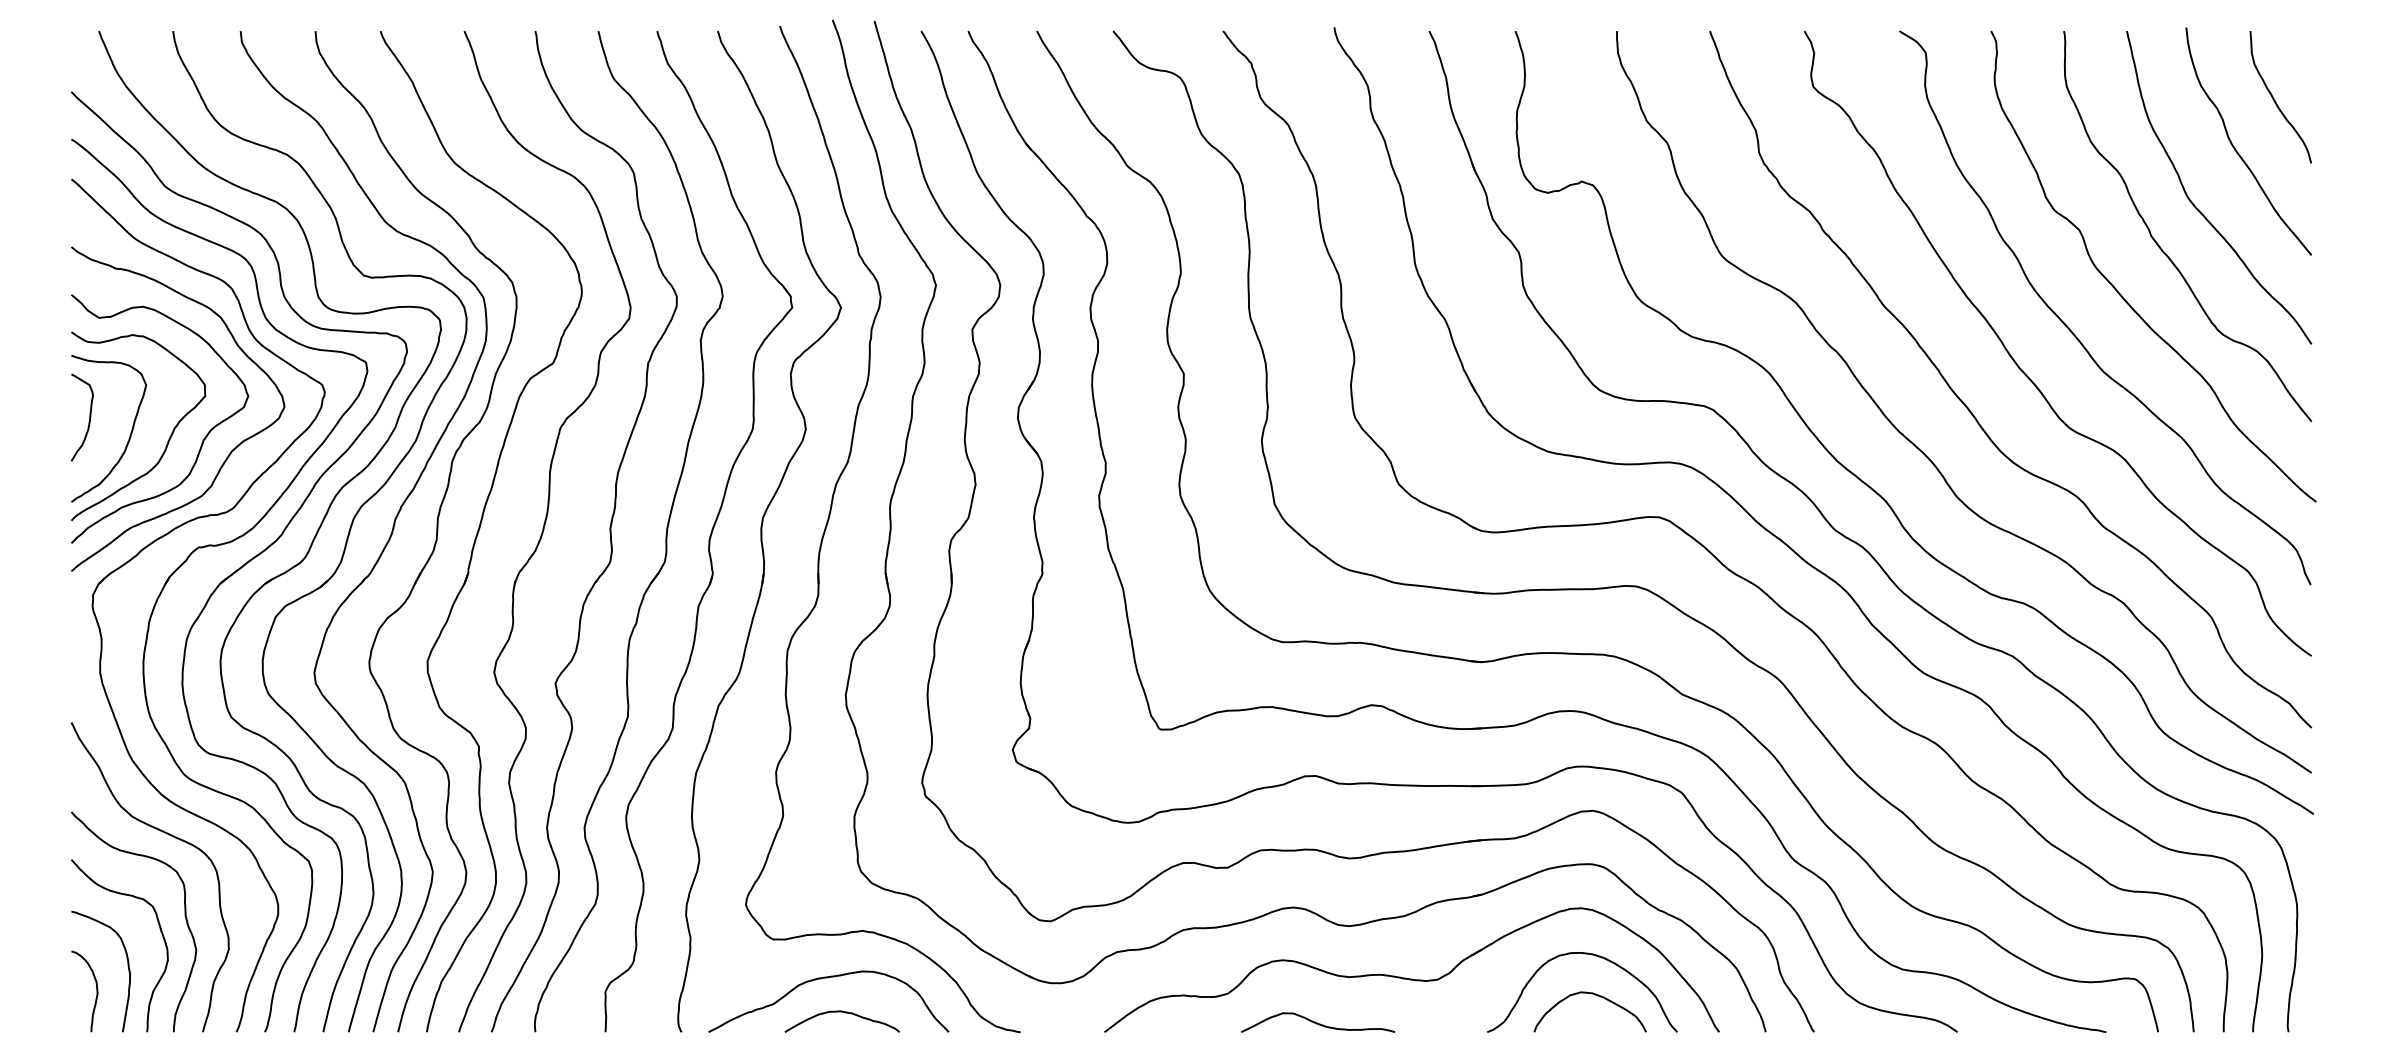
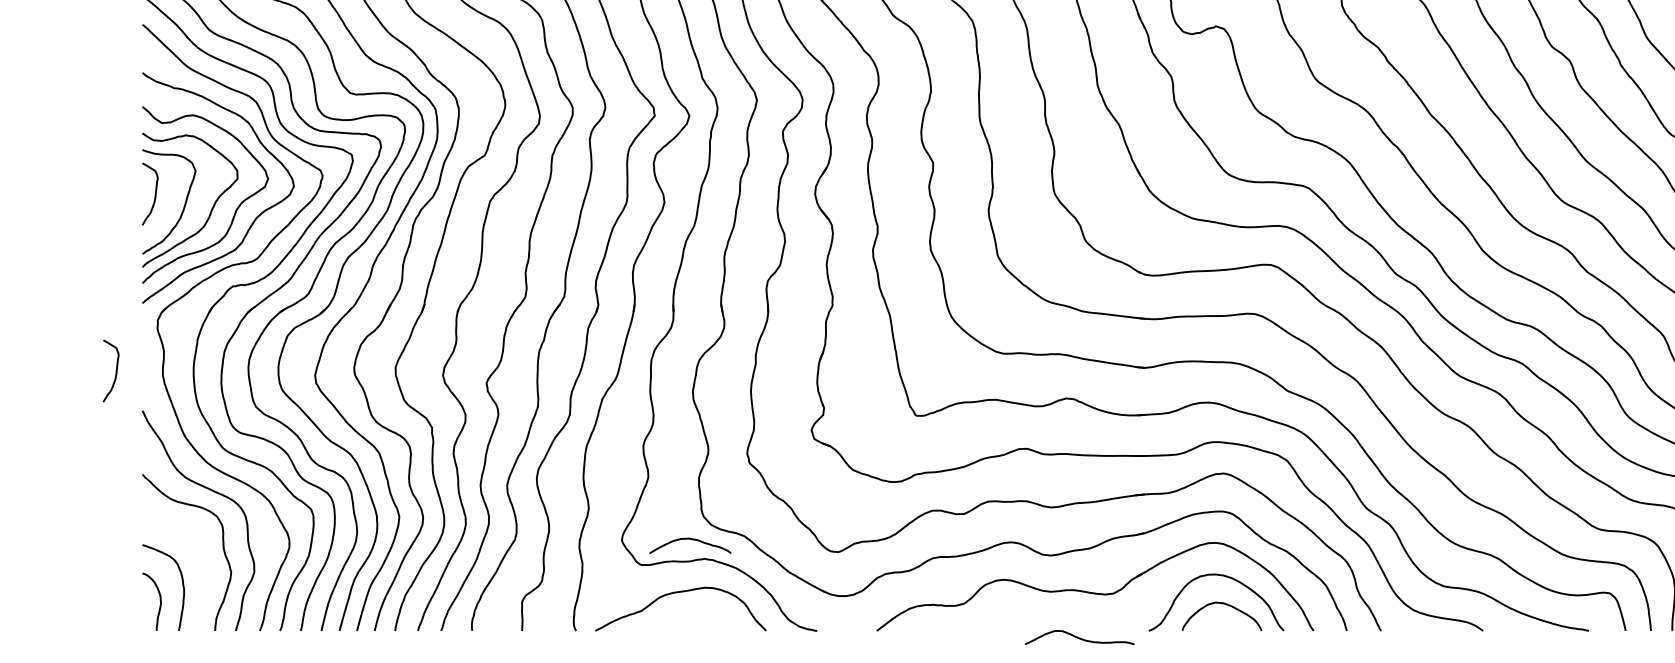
curve: (34, 666) -> (116, 370), added
curve: (160, 932) -> (205, 560), removed
curve: (845, 1013) -> (692, 540), moved
curve: (1317, 1022) -> (1079, 637), moved

